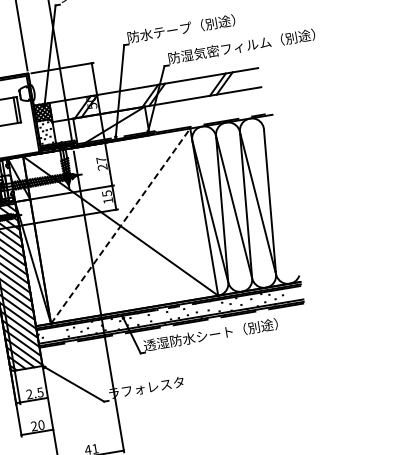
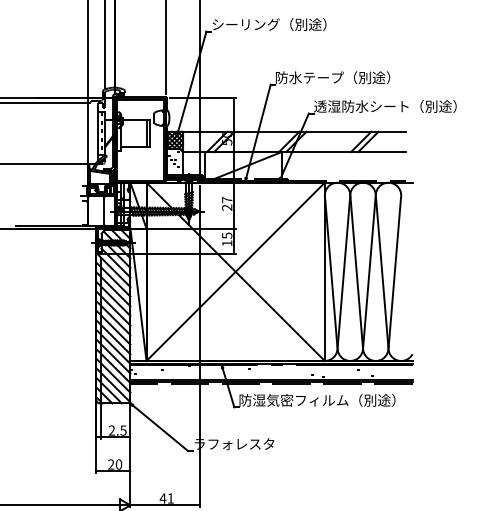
text: (241, 46) -> (392, 106), 防湿気密フィルム（別途） -> 透湿防水シート（別途）
line: (121, 225) -> (236, 271), dashed -> solid
text: (217, 333) -> (317, 400), 透湿防水シート（別途） -> 防湿気密フィルム（別途）

